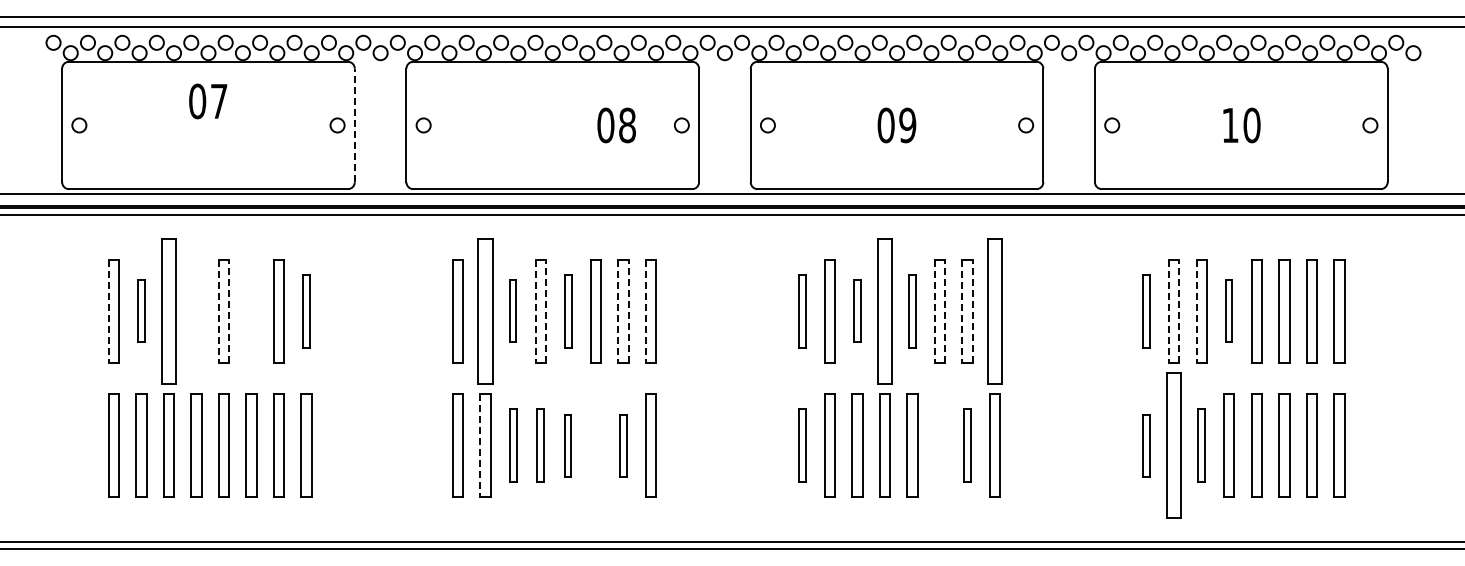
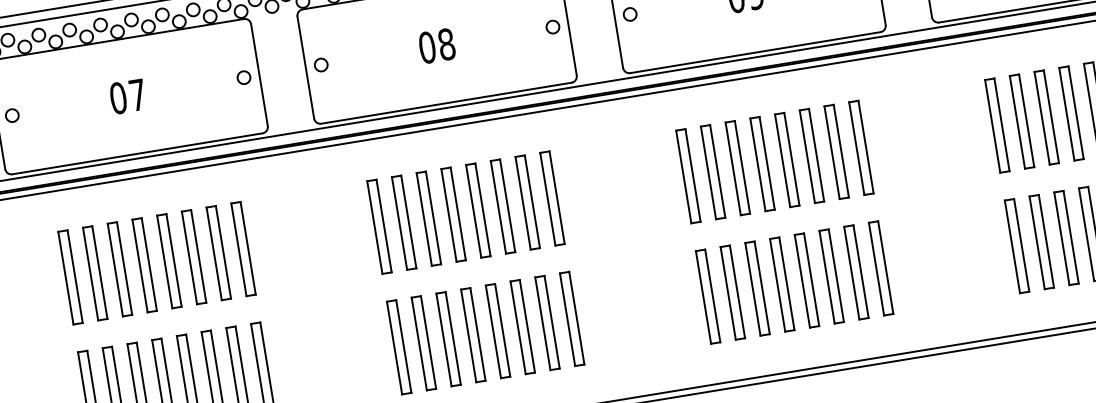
text: (208, 101) -> (128, 96), moved
line: (354, 125) -> (259, 75), dashed -> solid
text: (616, 125) -> (436, 46), moved
line: (108, 311) -> (65, 278), dashed -> solid
part: (141, 311) -> (95, 273), size x1.67
part: (168, 311) -> (119, 269), size x0.71
part: (196, 311) -> (144, 265), added
line: (218, 311) -> (164, 262), dashed -> solid
line: (229, 311) -> (174, 260), dashed -> solid
part: (251, 311) -> (194, 257), added
part: (306, 311) -> (243, 249), size x1.43
part: (485, 311) -> (404, 222), size x0.71
part: (512, 311) -> (428, 218), size x1.67
line: (535, 311) -> (448, 215), dashed -> solid
line: (545, 311) -> (457, 214), dashed -> solid
part: (567, 311) -> (477, 210), size x1.43
line: (618, 311) -> (523, 203), dashed -> solid
line: (628, 311) -> (532, 201), dashed -> solid
line: (645, 311) -> (547, 199), dashed -> solid
part: (802, 311) -> (688, 176), size x1.43
part: (857, 311) -> (737, 168), size x1.67
part: (884, 311) -> (762, 164), size x0.71
part: (912, 311) -> (787, 160), size x1.43
line: (934, 311) -> (806, 156), dashed -> solid
line: (945, 311) -> (816, 155), dashed -> solid
line: (962, 311) -> (832, 152), dashed -> solid
line: (972, 311) -> (841, 151), dashed -> solid
part: (994, 311) -> (860, 148), size x0.71
part: (1146, 311) -> (997, 125), size x1.43
line: (1169, 311) -> (1017, 122), dashed -> solid
line: (1179, 311) -> (1026, 120), dashed -> solid
line: (1196, 311) -> (1042, 118), dashed -> solid
part: (1228, 311) -> (1070, 113), size x1.67
line: (480, 445) -> (419, 343), dashed -> solid
part: (512, 445) -> (448, 339), size x1.43
part: (540, 445) -> (473, 335), size x1.43
part: (567, 445) -> (497, 331), size x1.67
part: (595, 445) -> (522, 326), added
part: (623, 445) -> (547, 322), size x1.67
part: (802, 445) -> (708, 296), size x1.43
part: (939, 445) -> (831, 276), added
part: (967, 445) -> (856, 272), size x1.43
part: (1146, 445) -> (1016, 246), size x1.67
part: (1173, 445) -> (1041, 242), size x0.71
part: (1201, 445) -> (1066, 237), size x1.43

